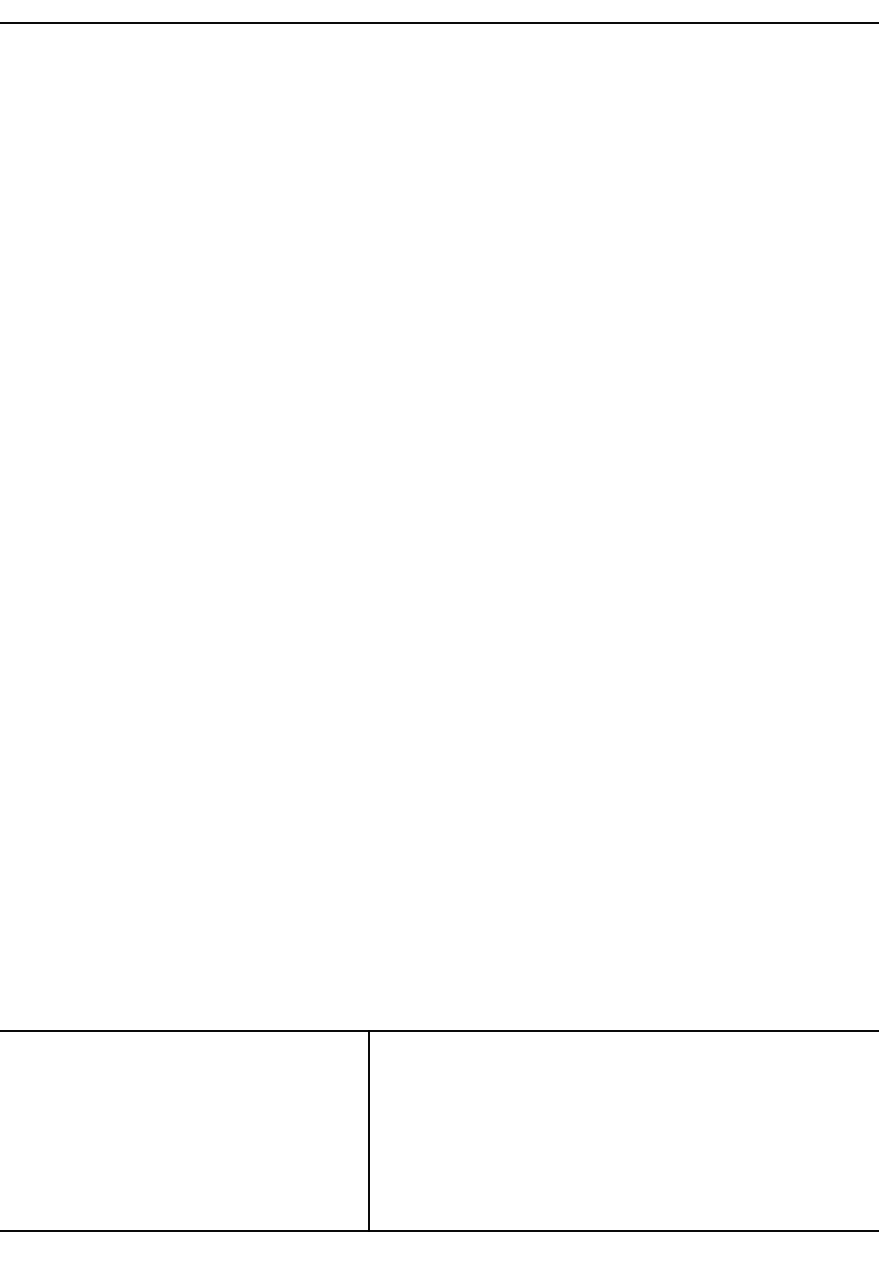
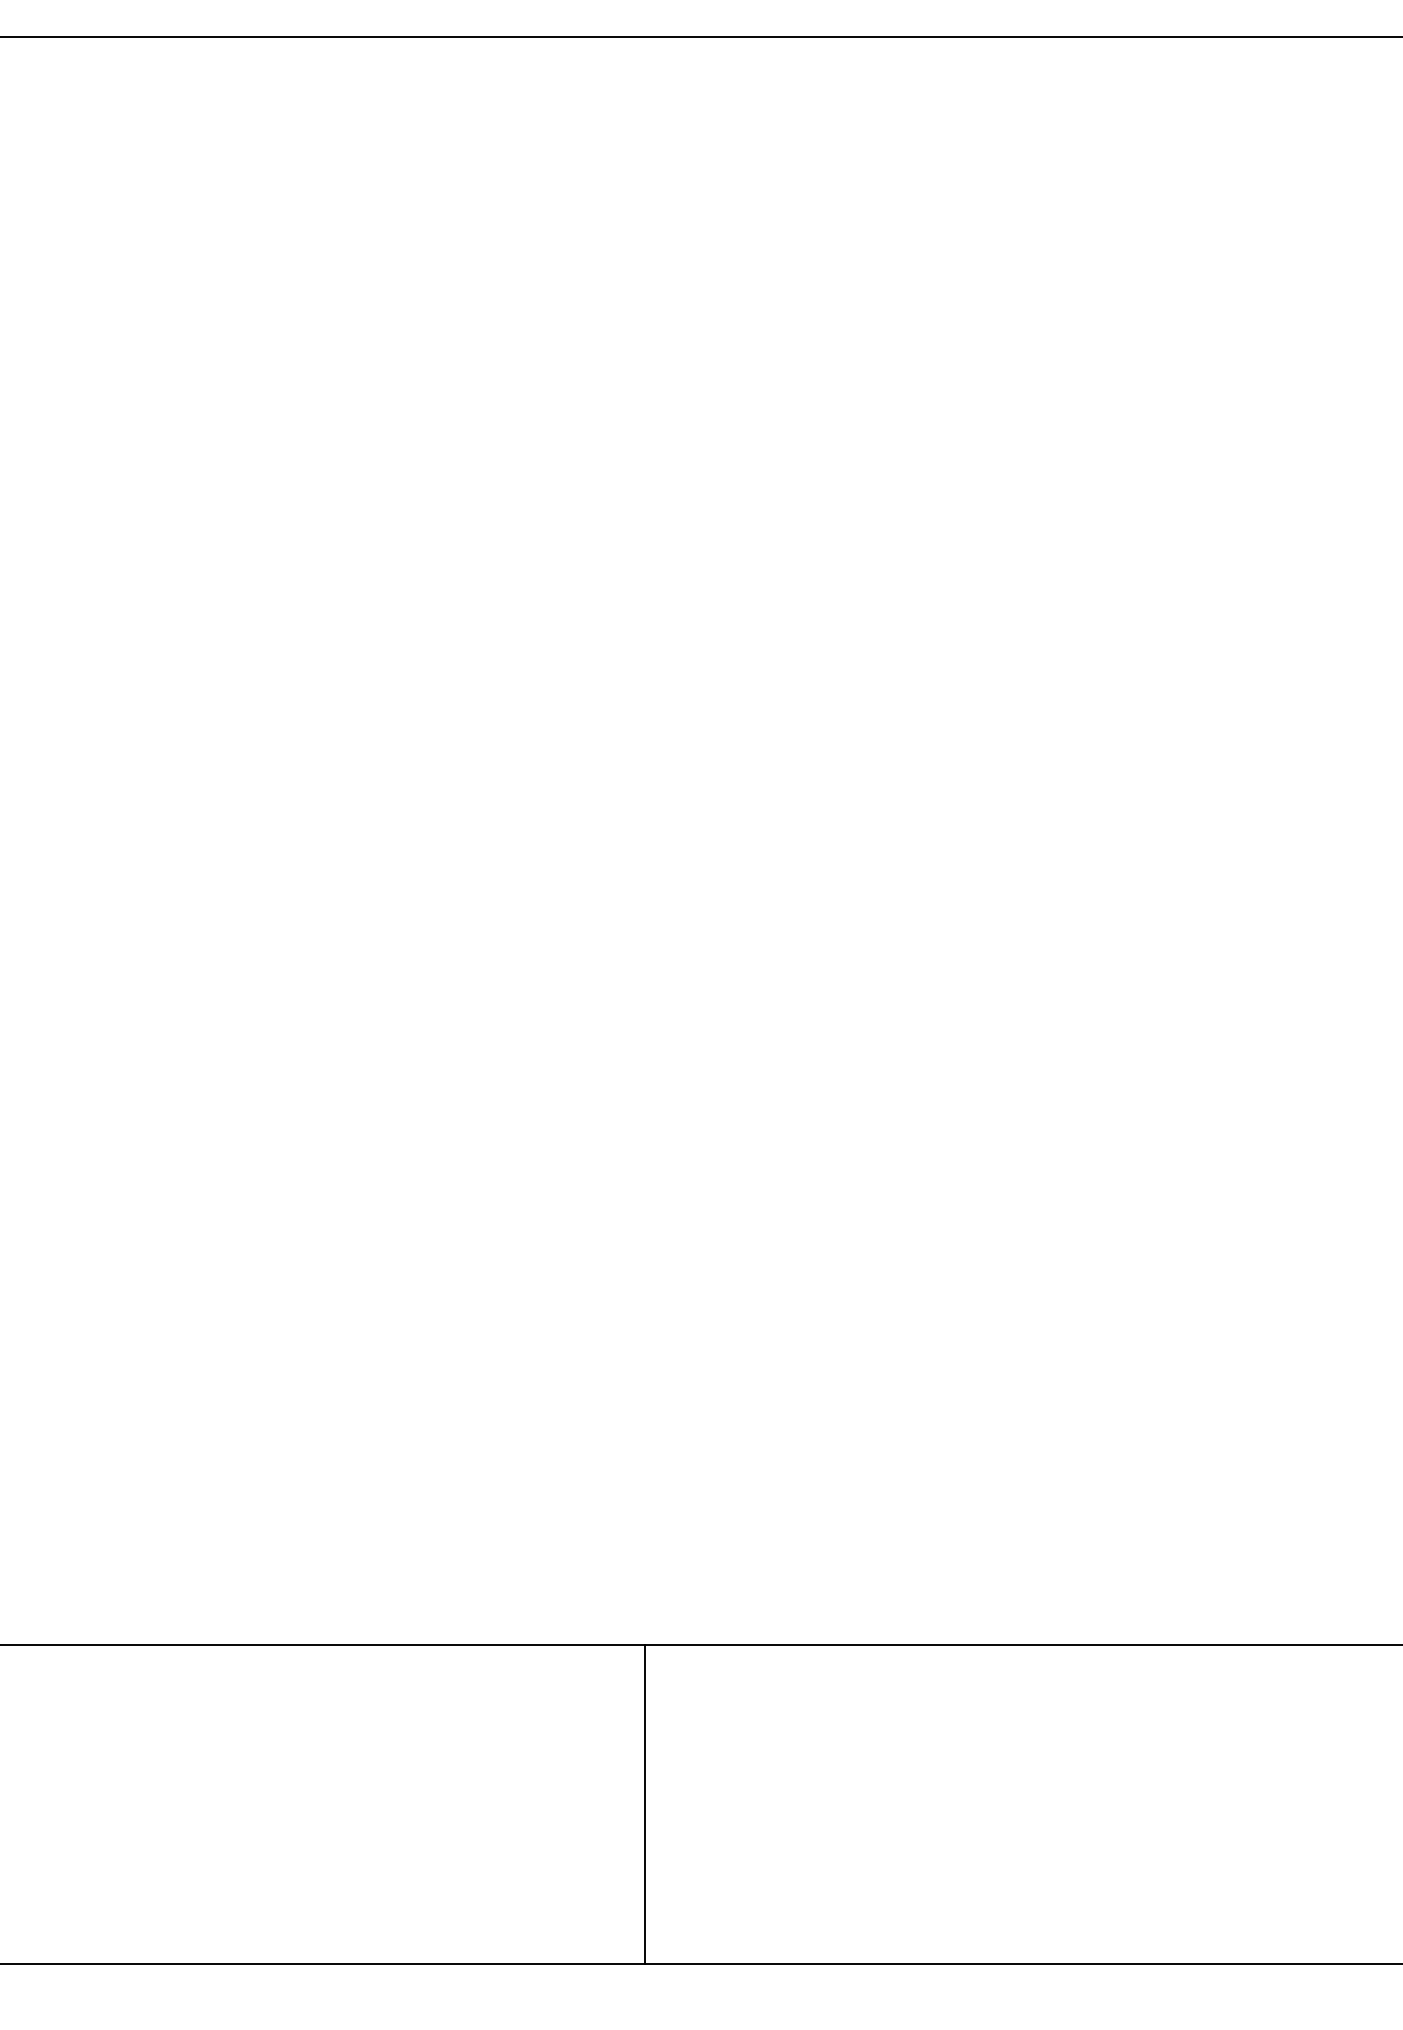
line: (368, 1130) -> (644, 1804), moved

